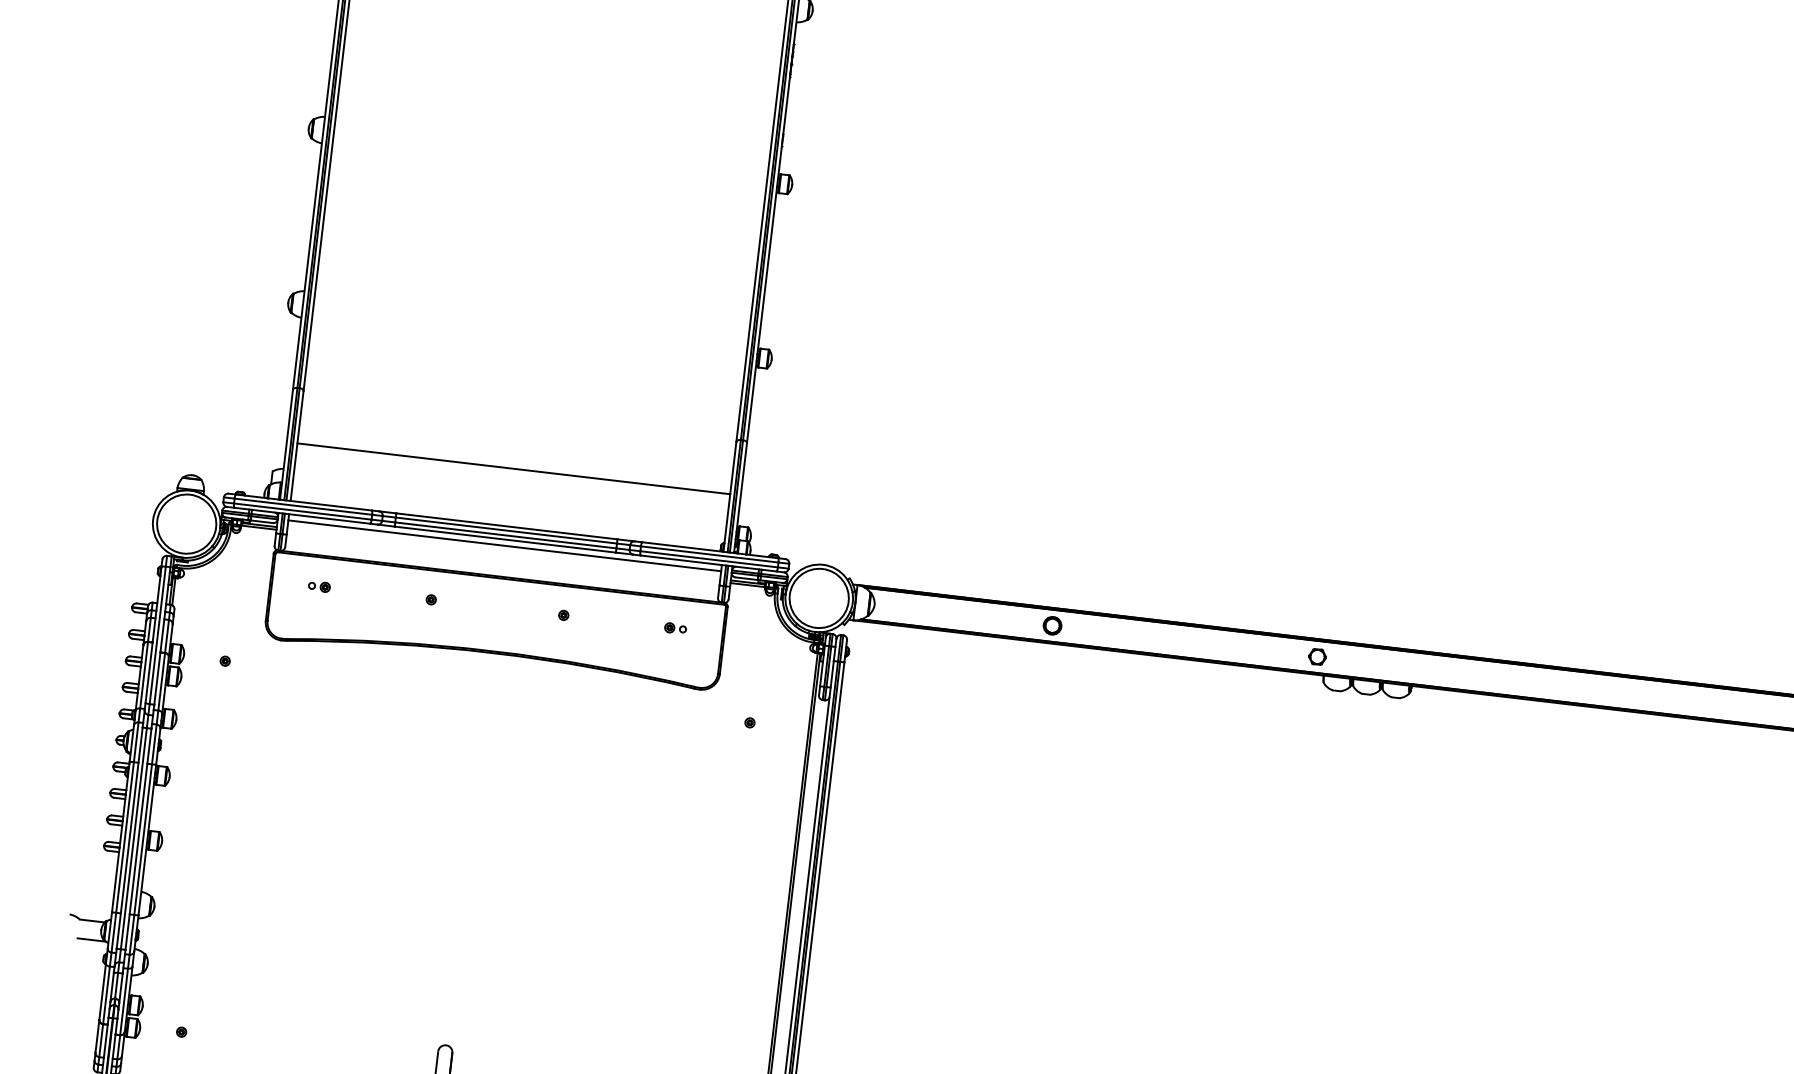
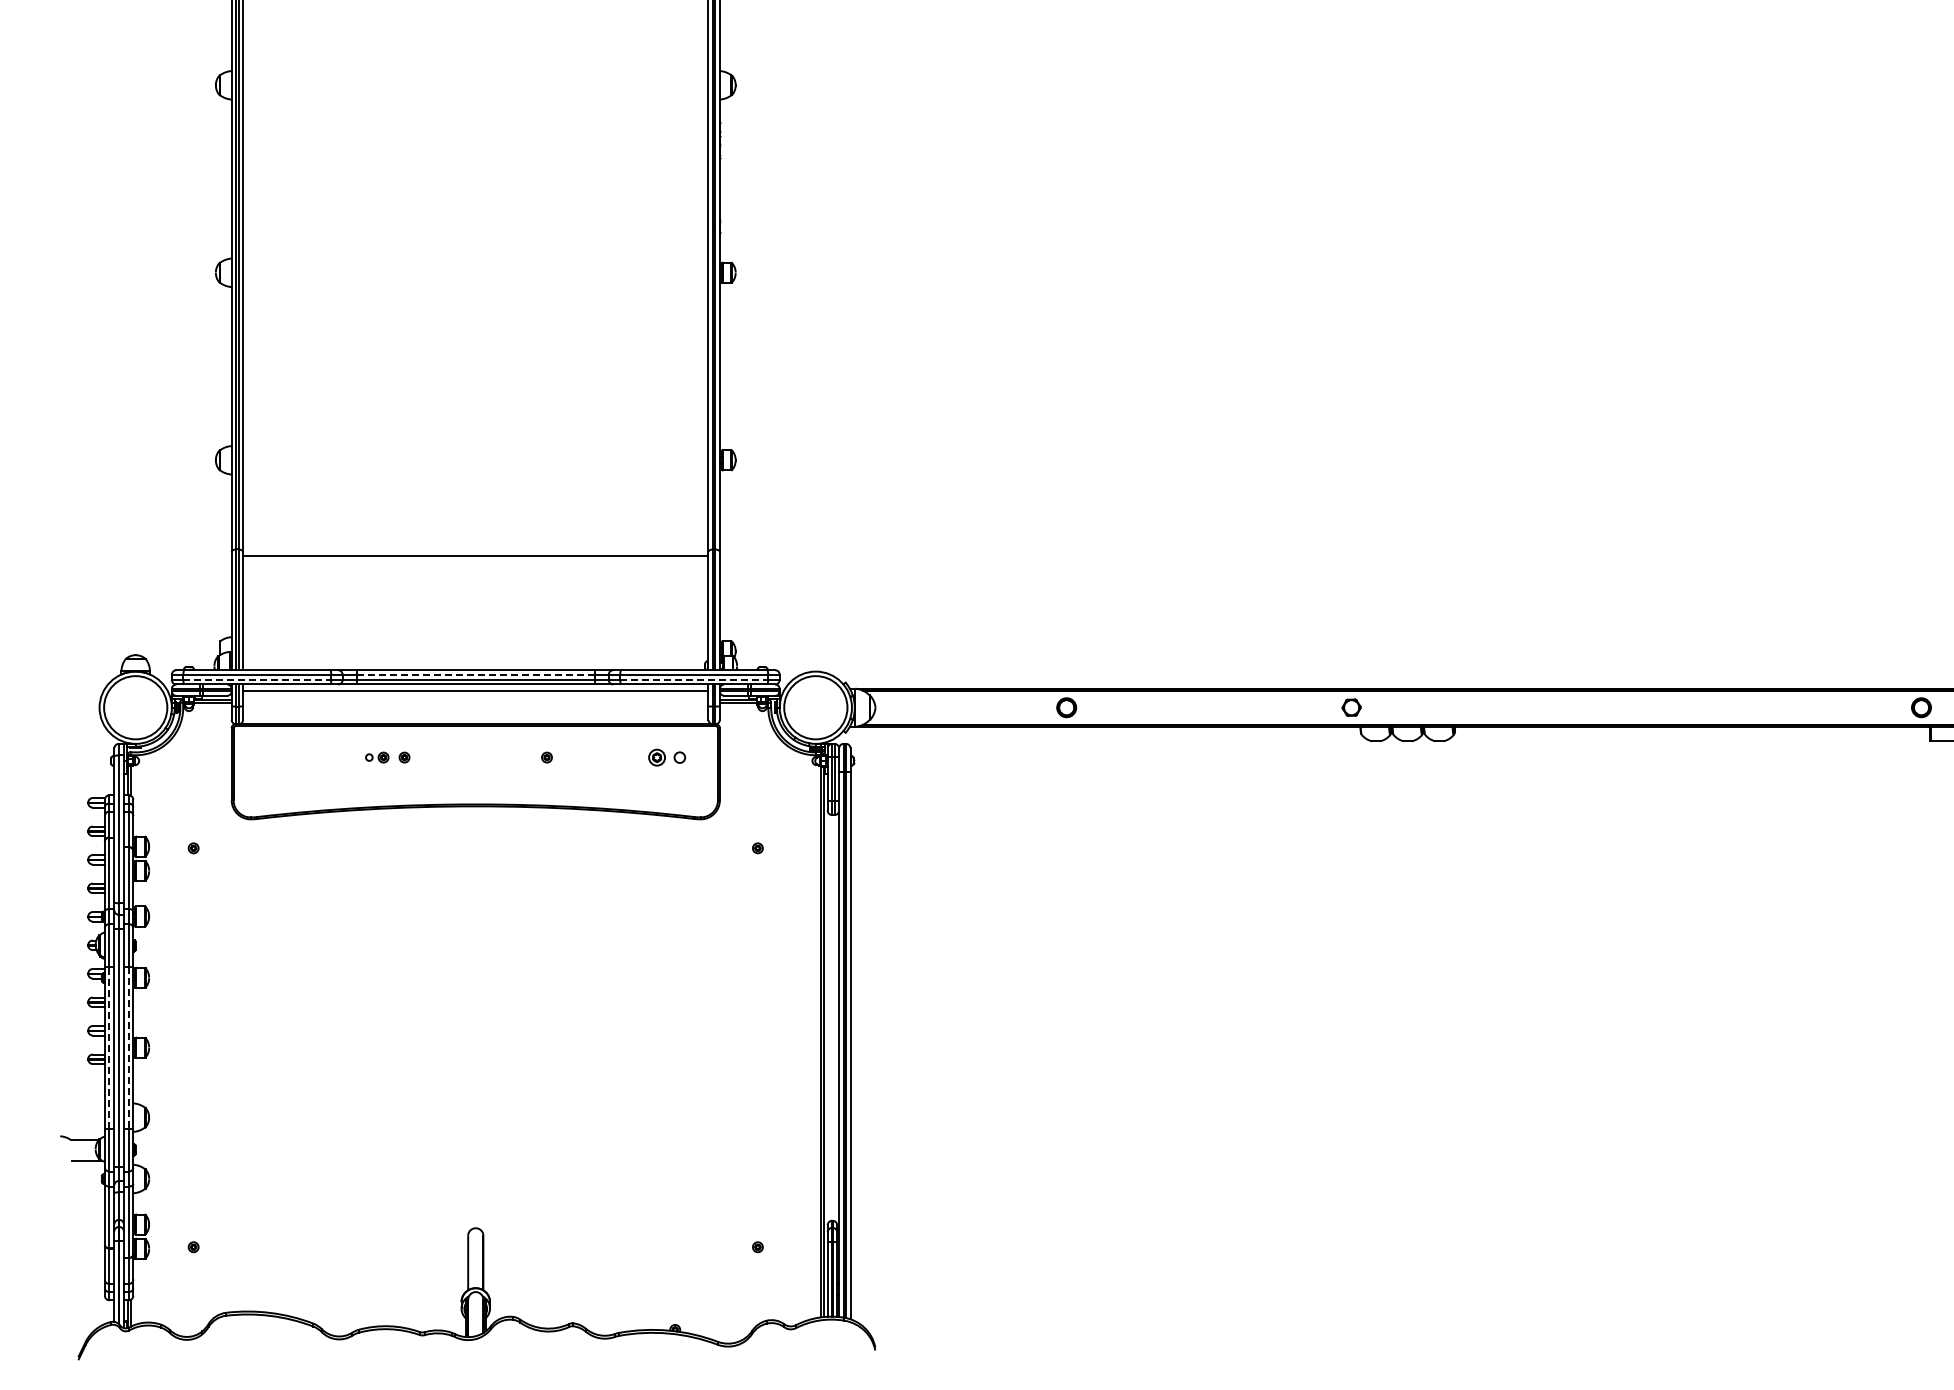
line: (513, 468) -> (475, 556), moved
line: (303, 511) -> (257, 679), solid -> dashed
line: (506, 530) -> (475, 674), solid -> dashed
line: (709, 558) -> (694, 679), solid -> dashed
part: (319, 586) -> (377, 757), moved
part: (675, 628) -> (667, 757), size x1.6
line: (125, 837) -> (109, 1047), solid -> dashed
line: (142, 839) -> (128, 1047), solid -> dashed

